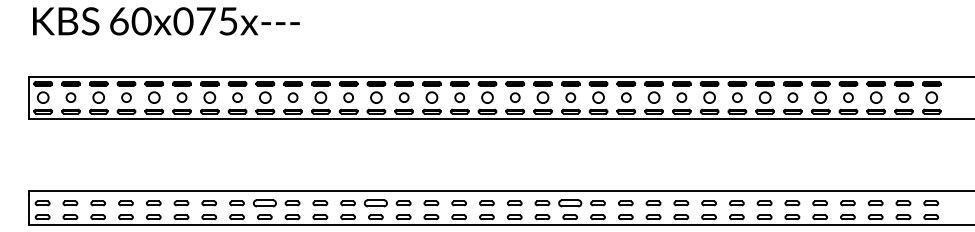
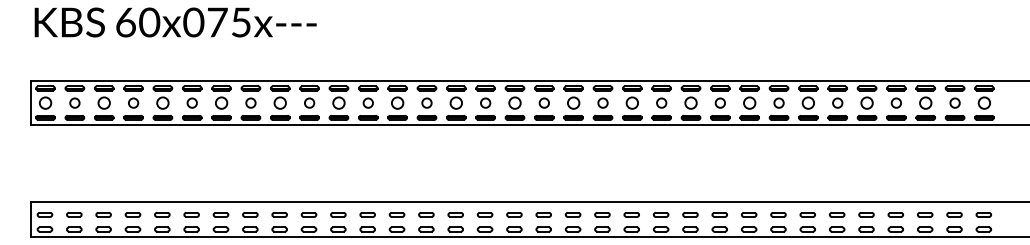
part: (264, 203) -> (279, 214), size x0.62
part: (375, 203) -> (396, 214), size x0.62
part: (570, 203) -> (602, 214), size x0.62

